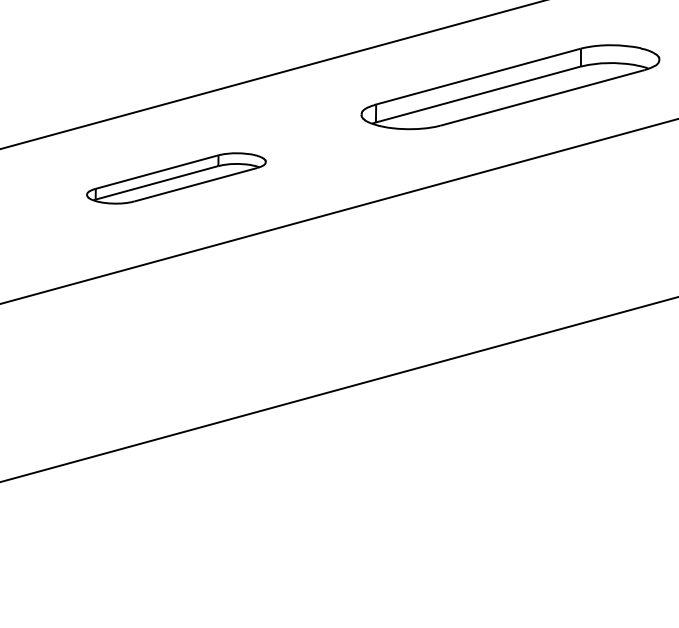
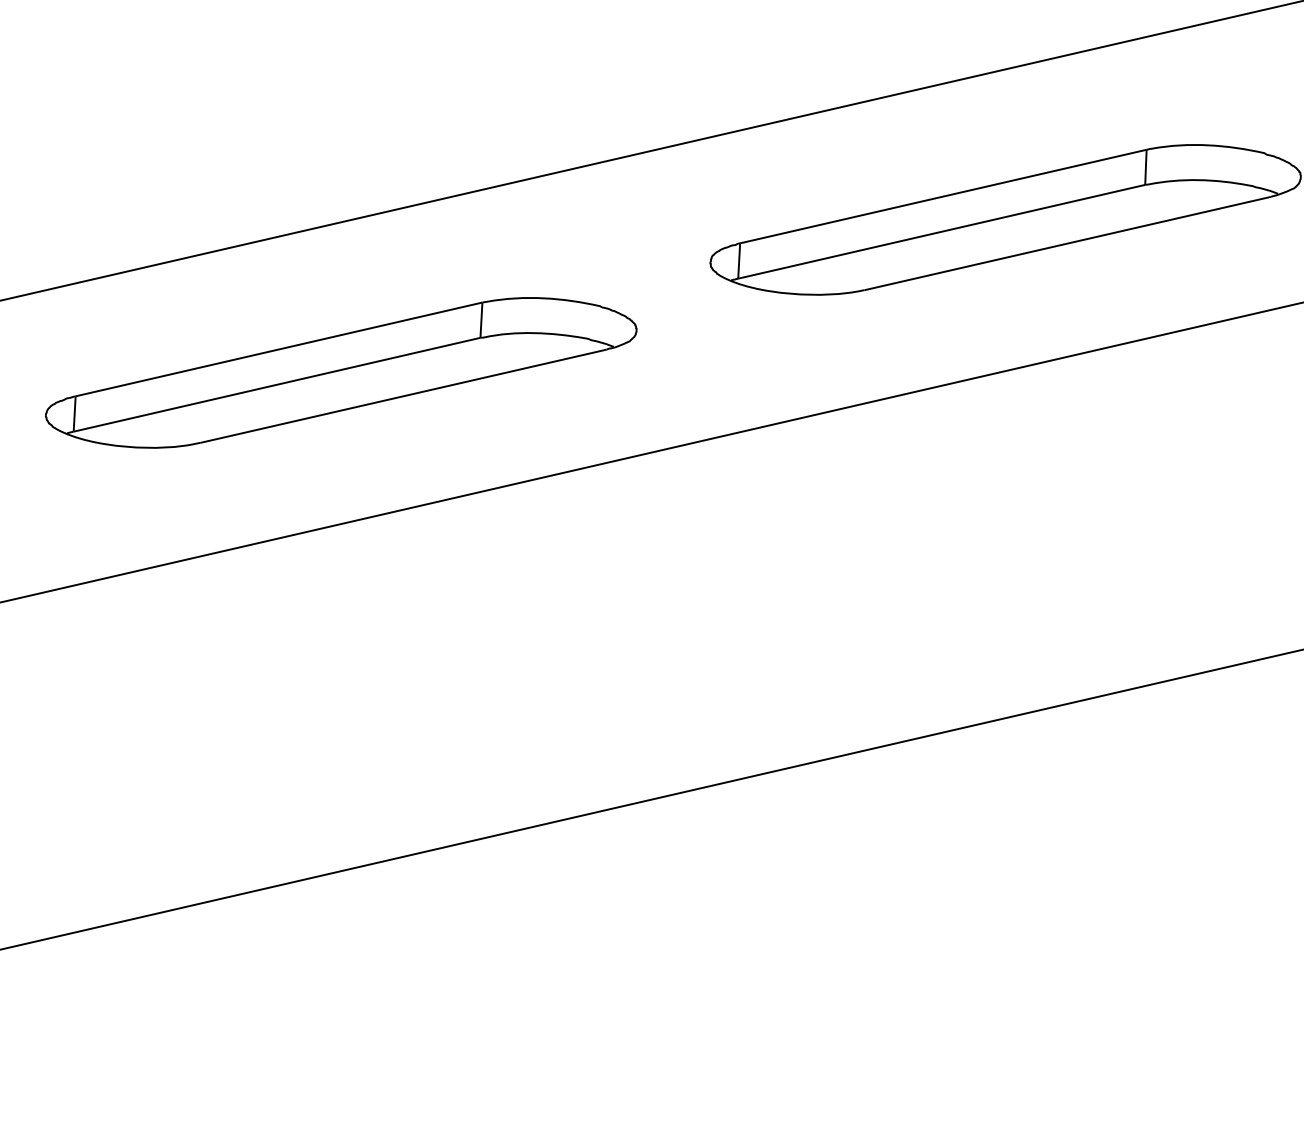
part: (176, 178) -> (341, 373), size x1.67

